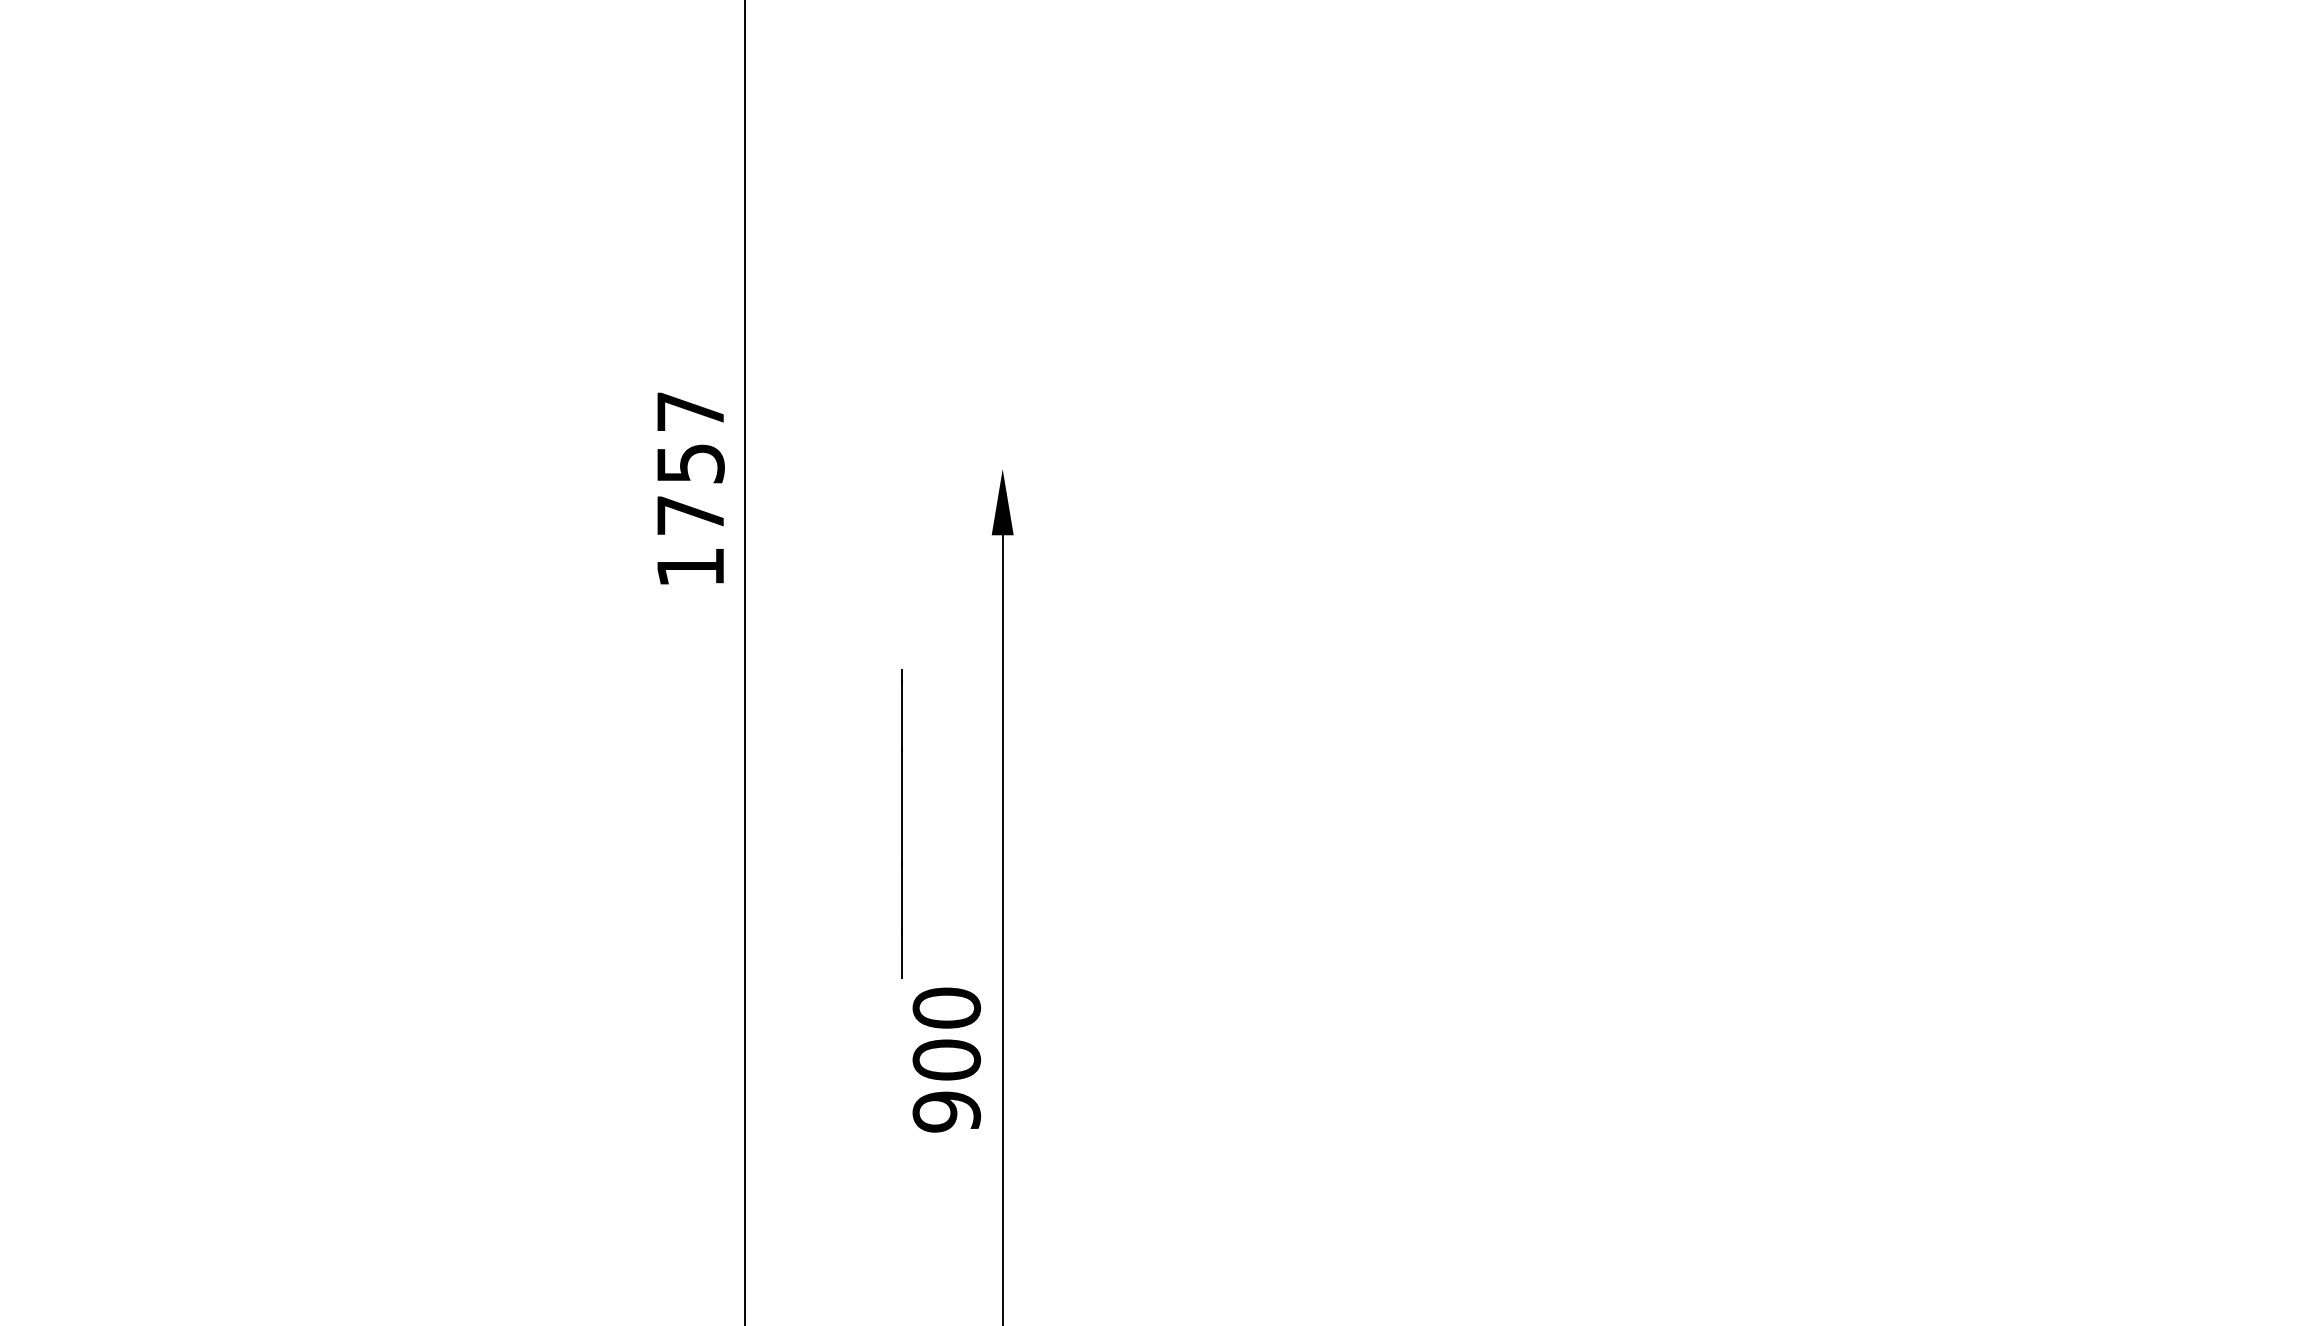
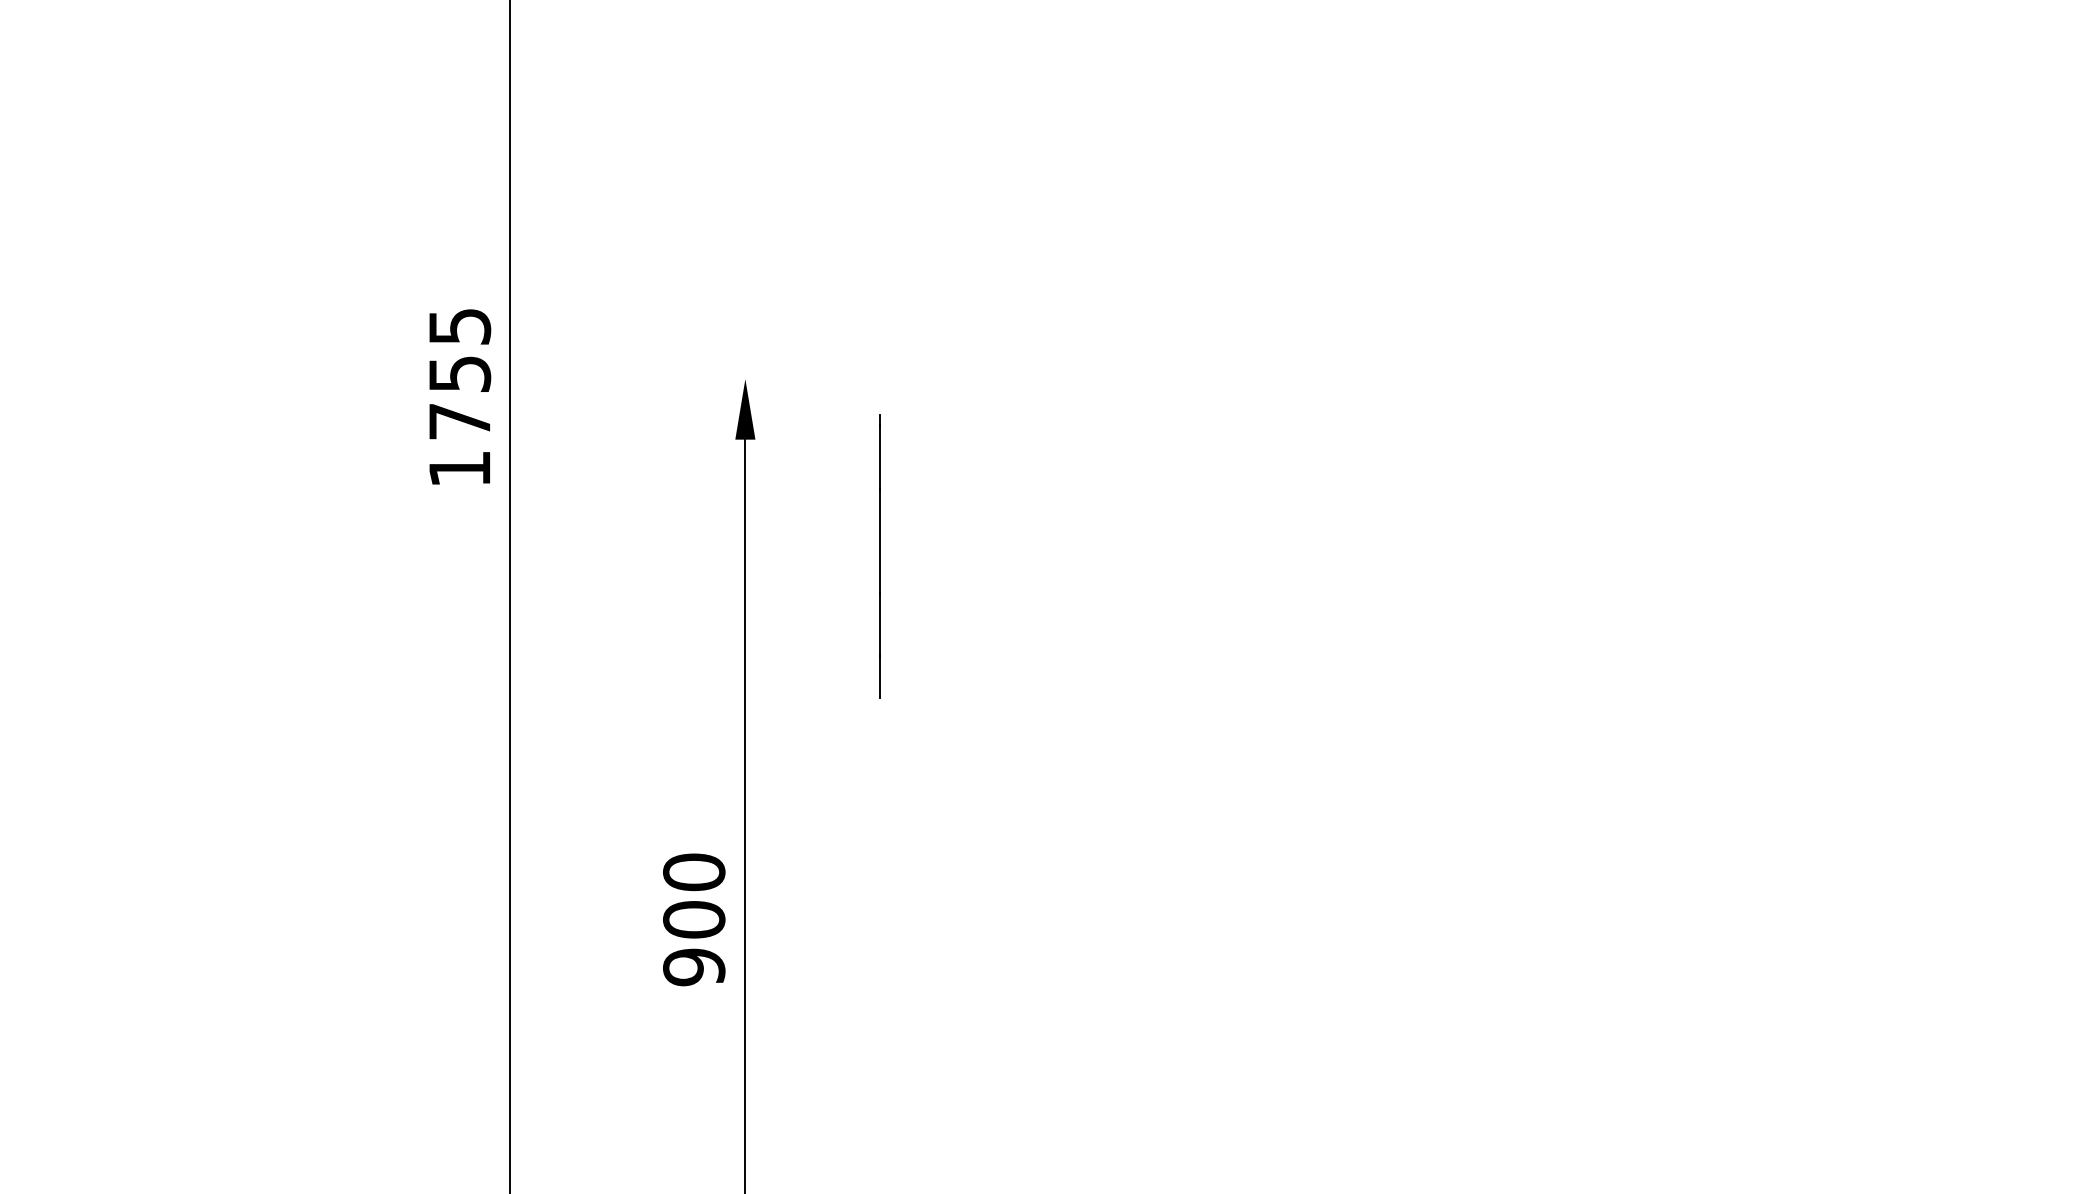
text: (690, 411) -> (459, 326), 1757 -> 1755
line: (901, 823) -> (879, 556), moved

